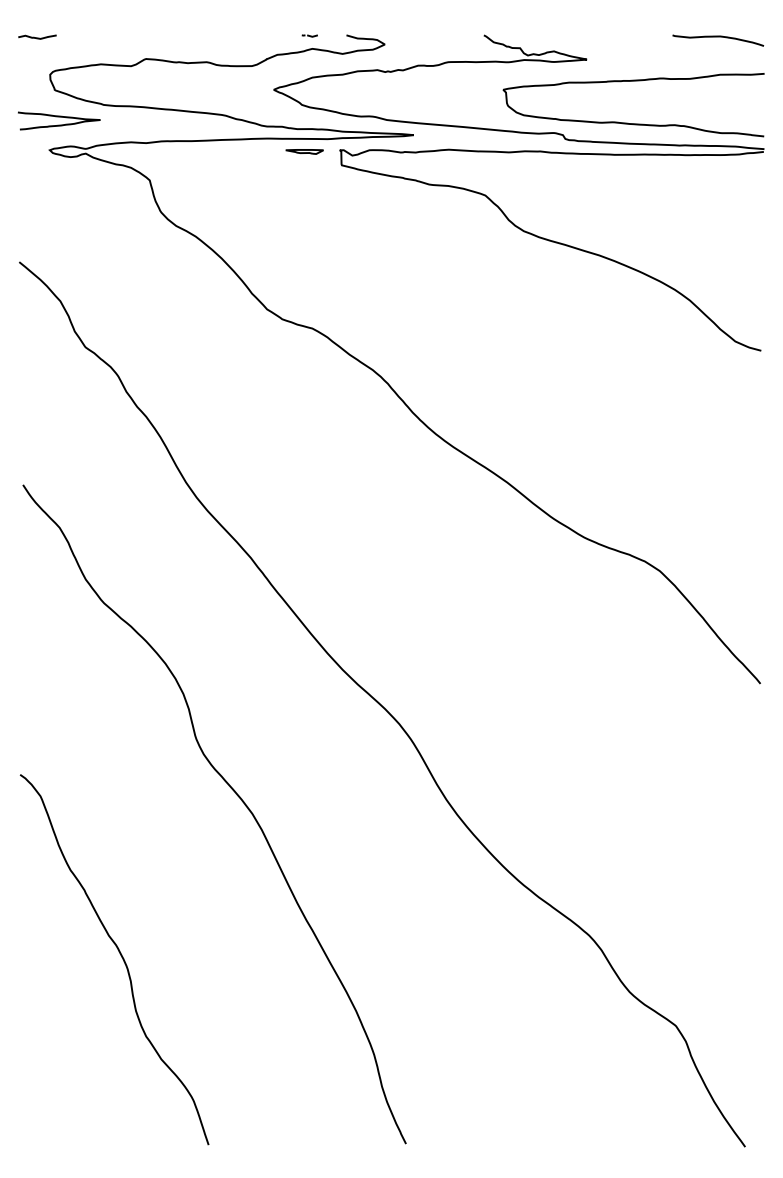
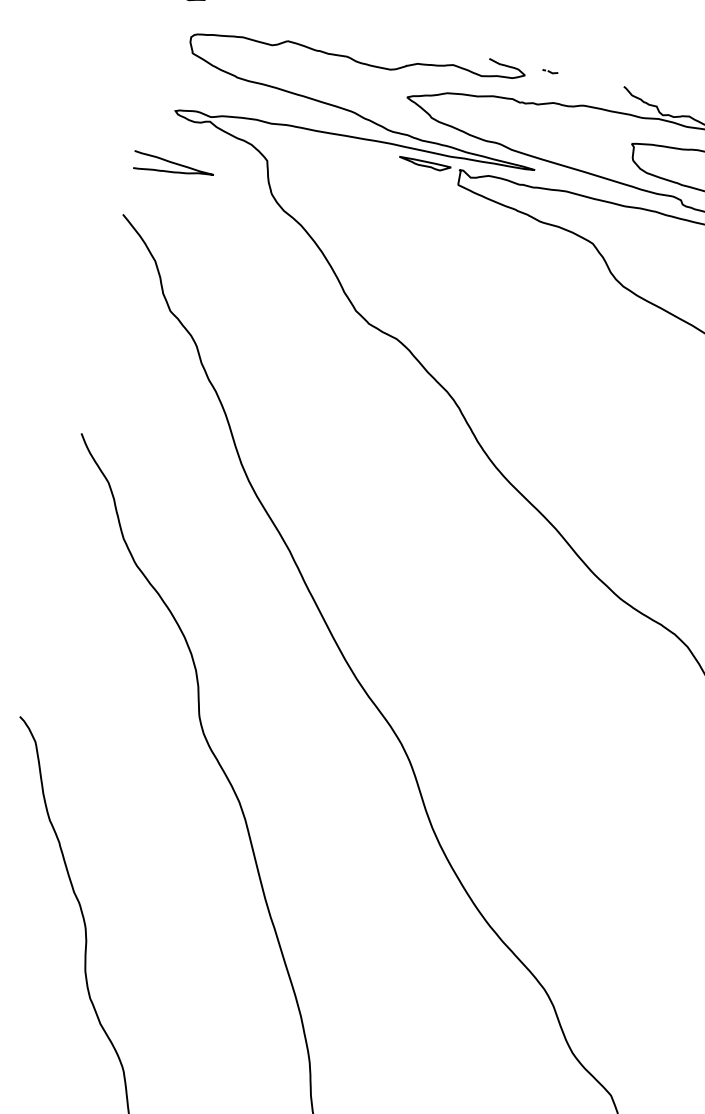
part: (309, 35) -> (550, 71), moved
curve: (59, 117) -> (174, 164), moved
part: (304, 151) -> (424, 163), size x1.4

